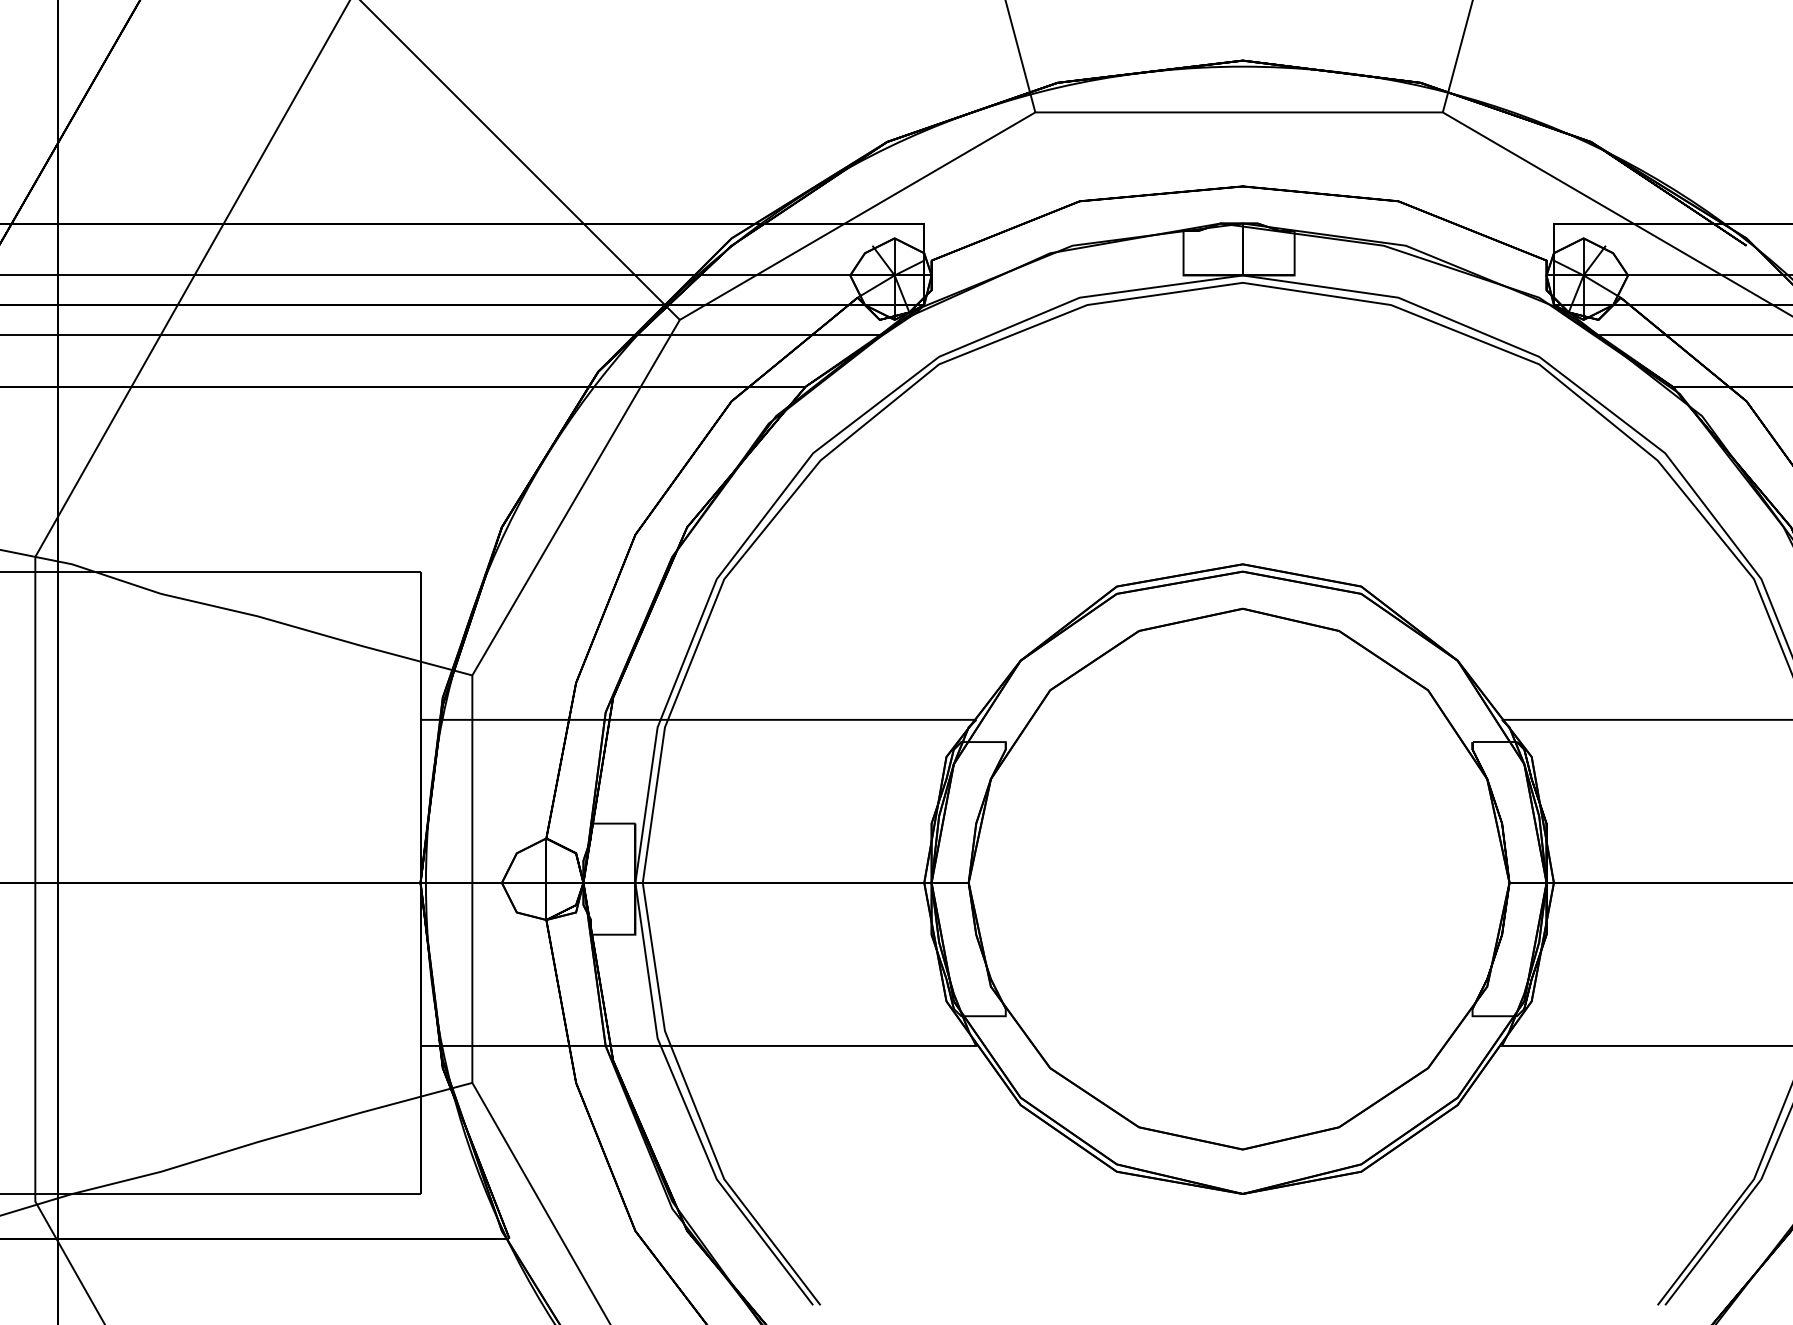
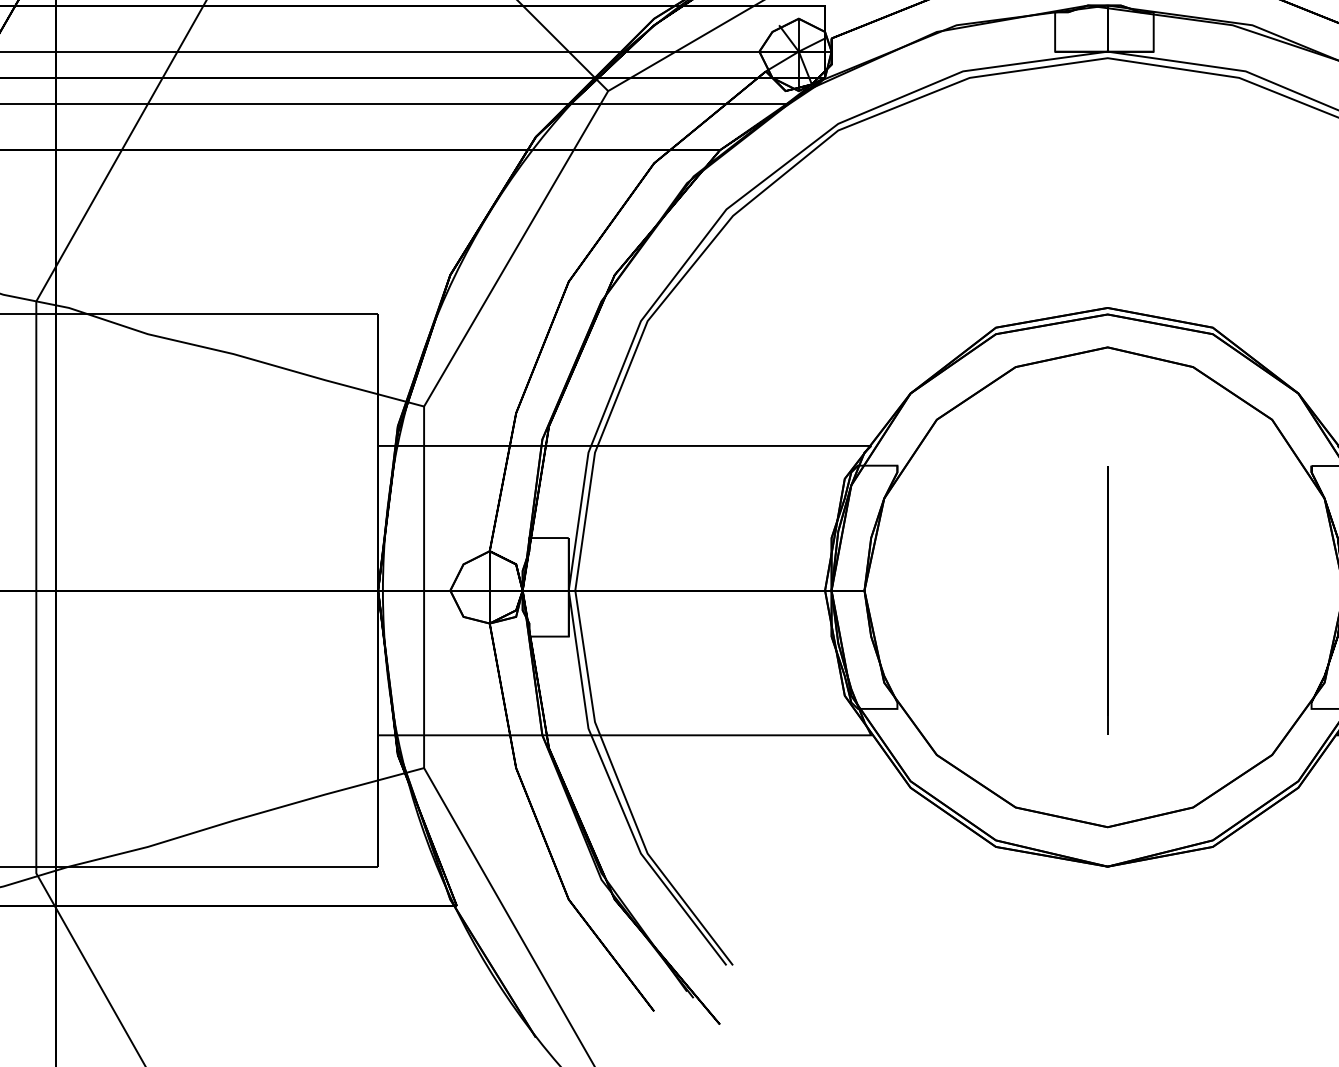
line: (1242, 893) -> (1107, 600), added

